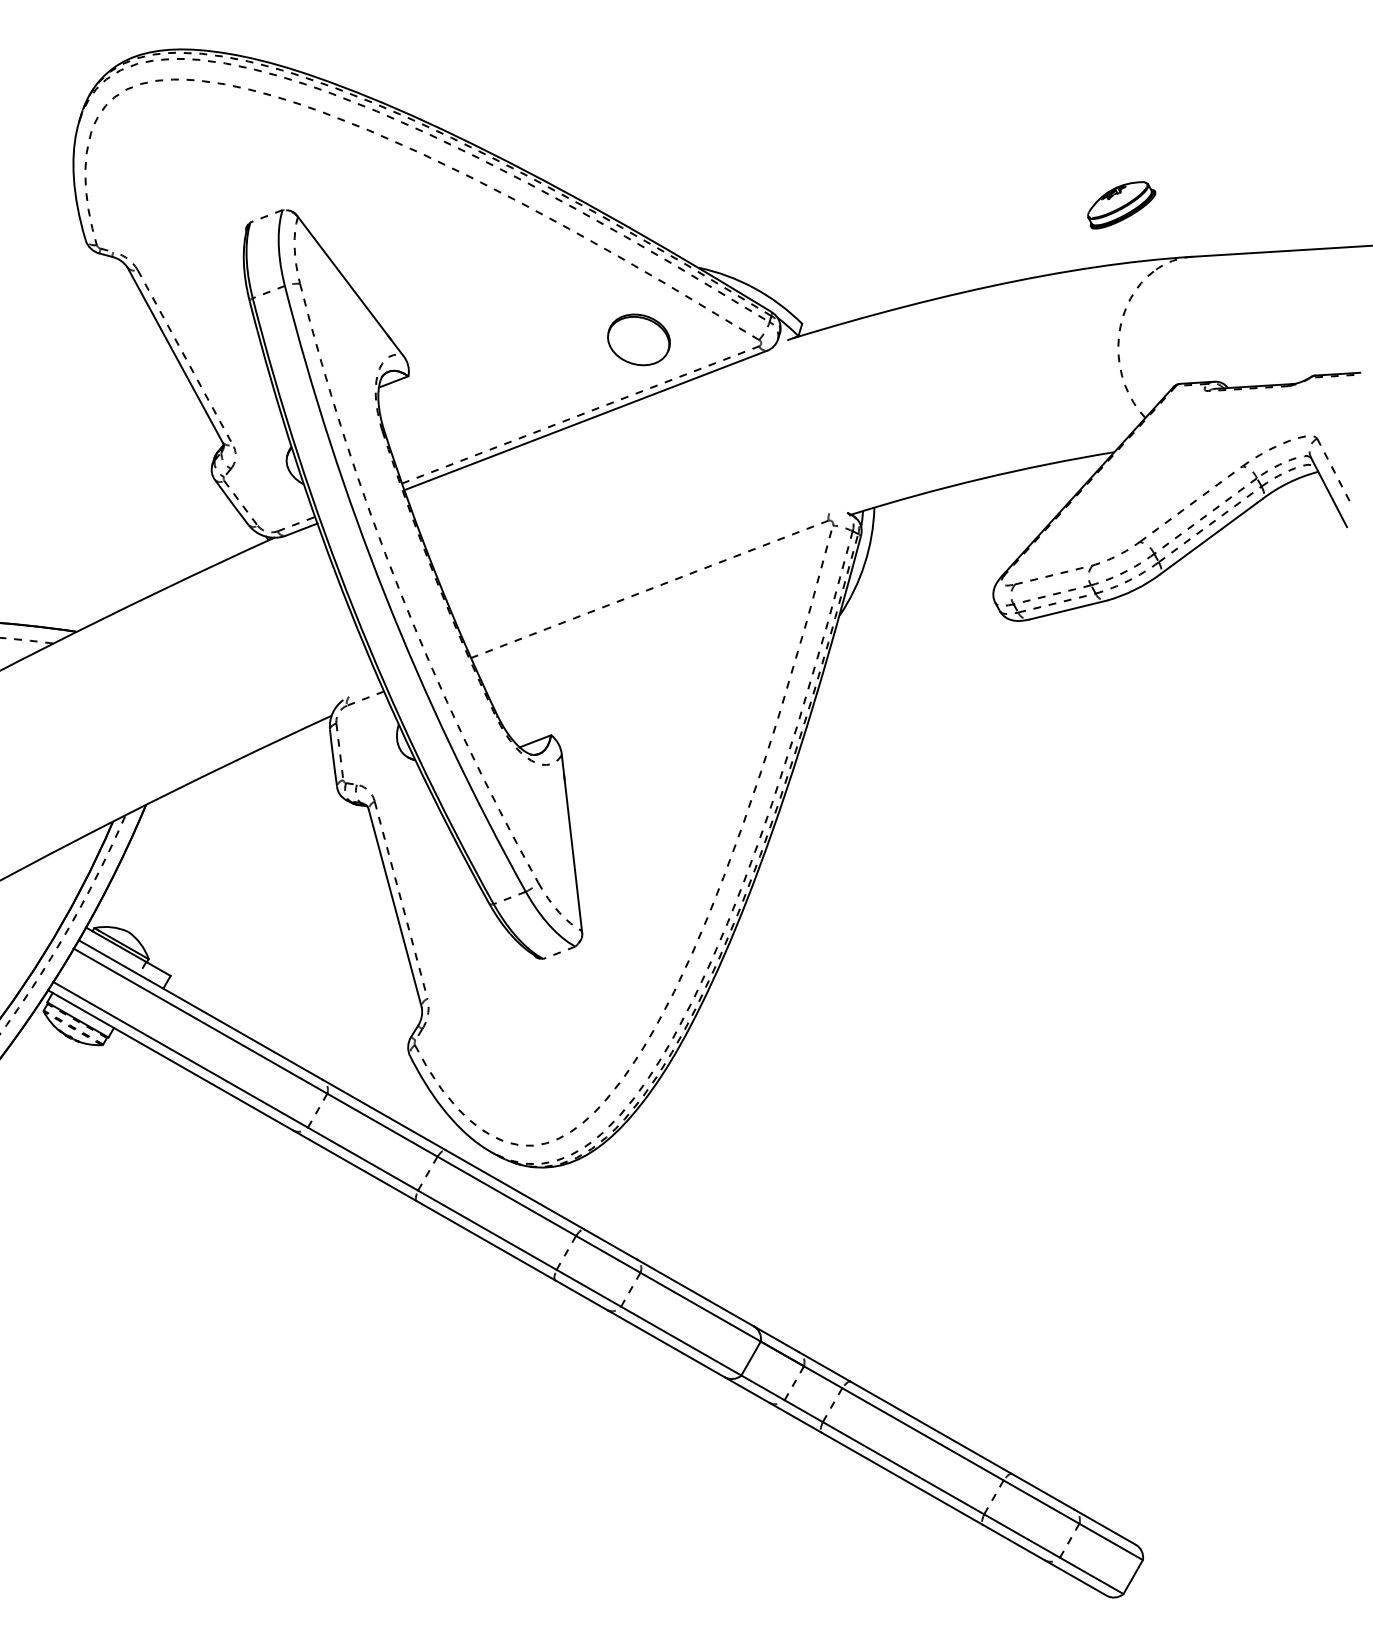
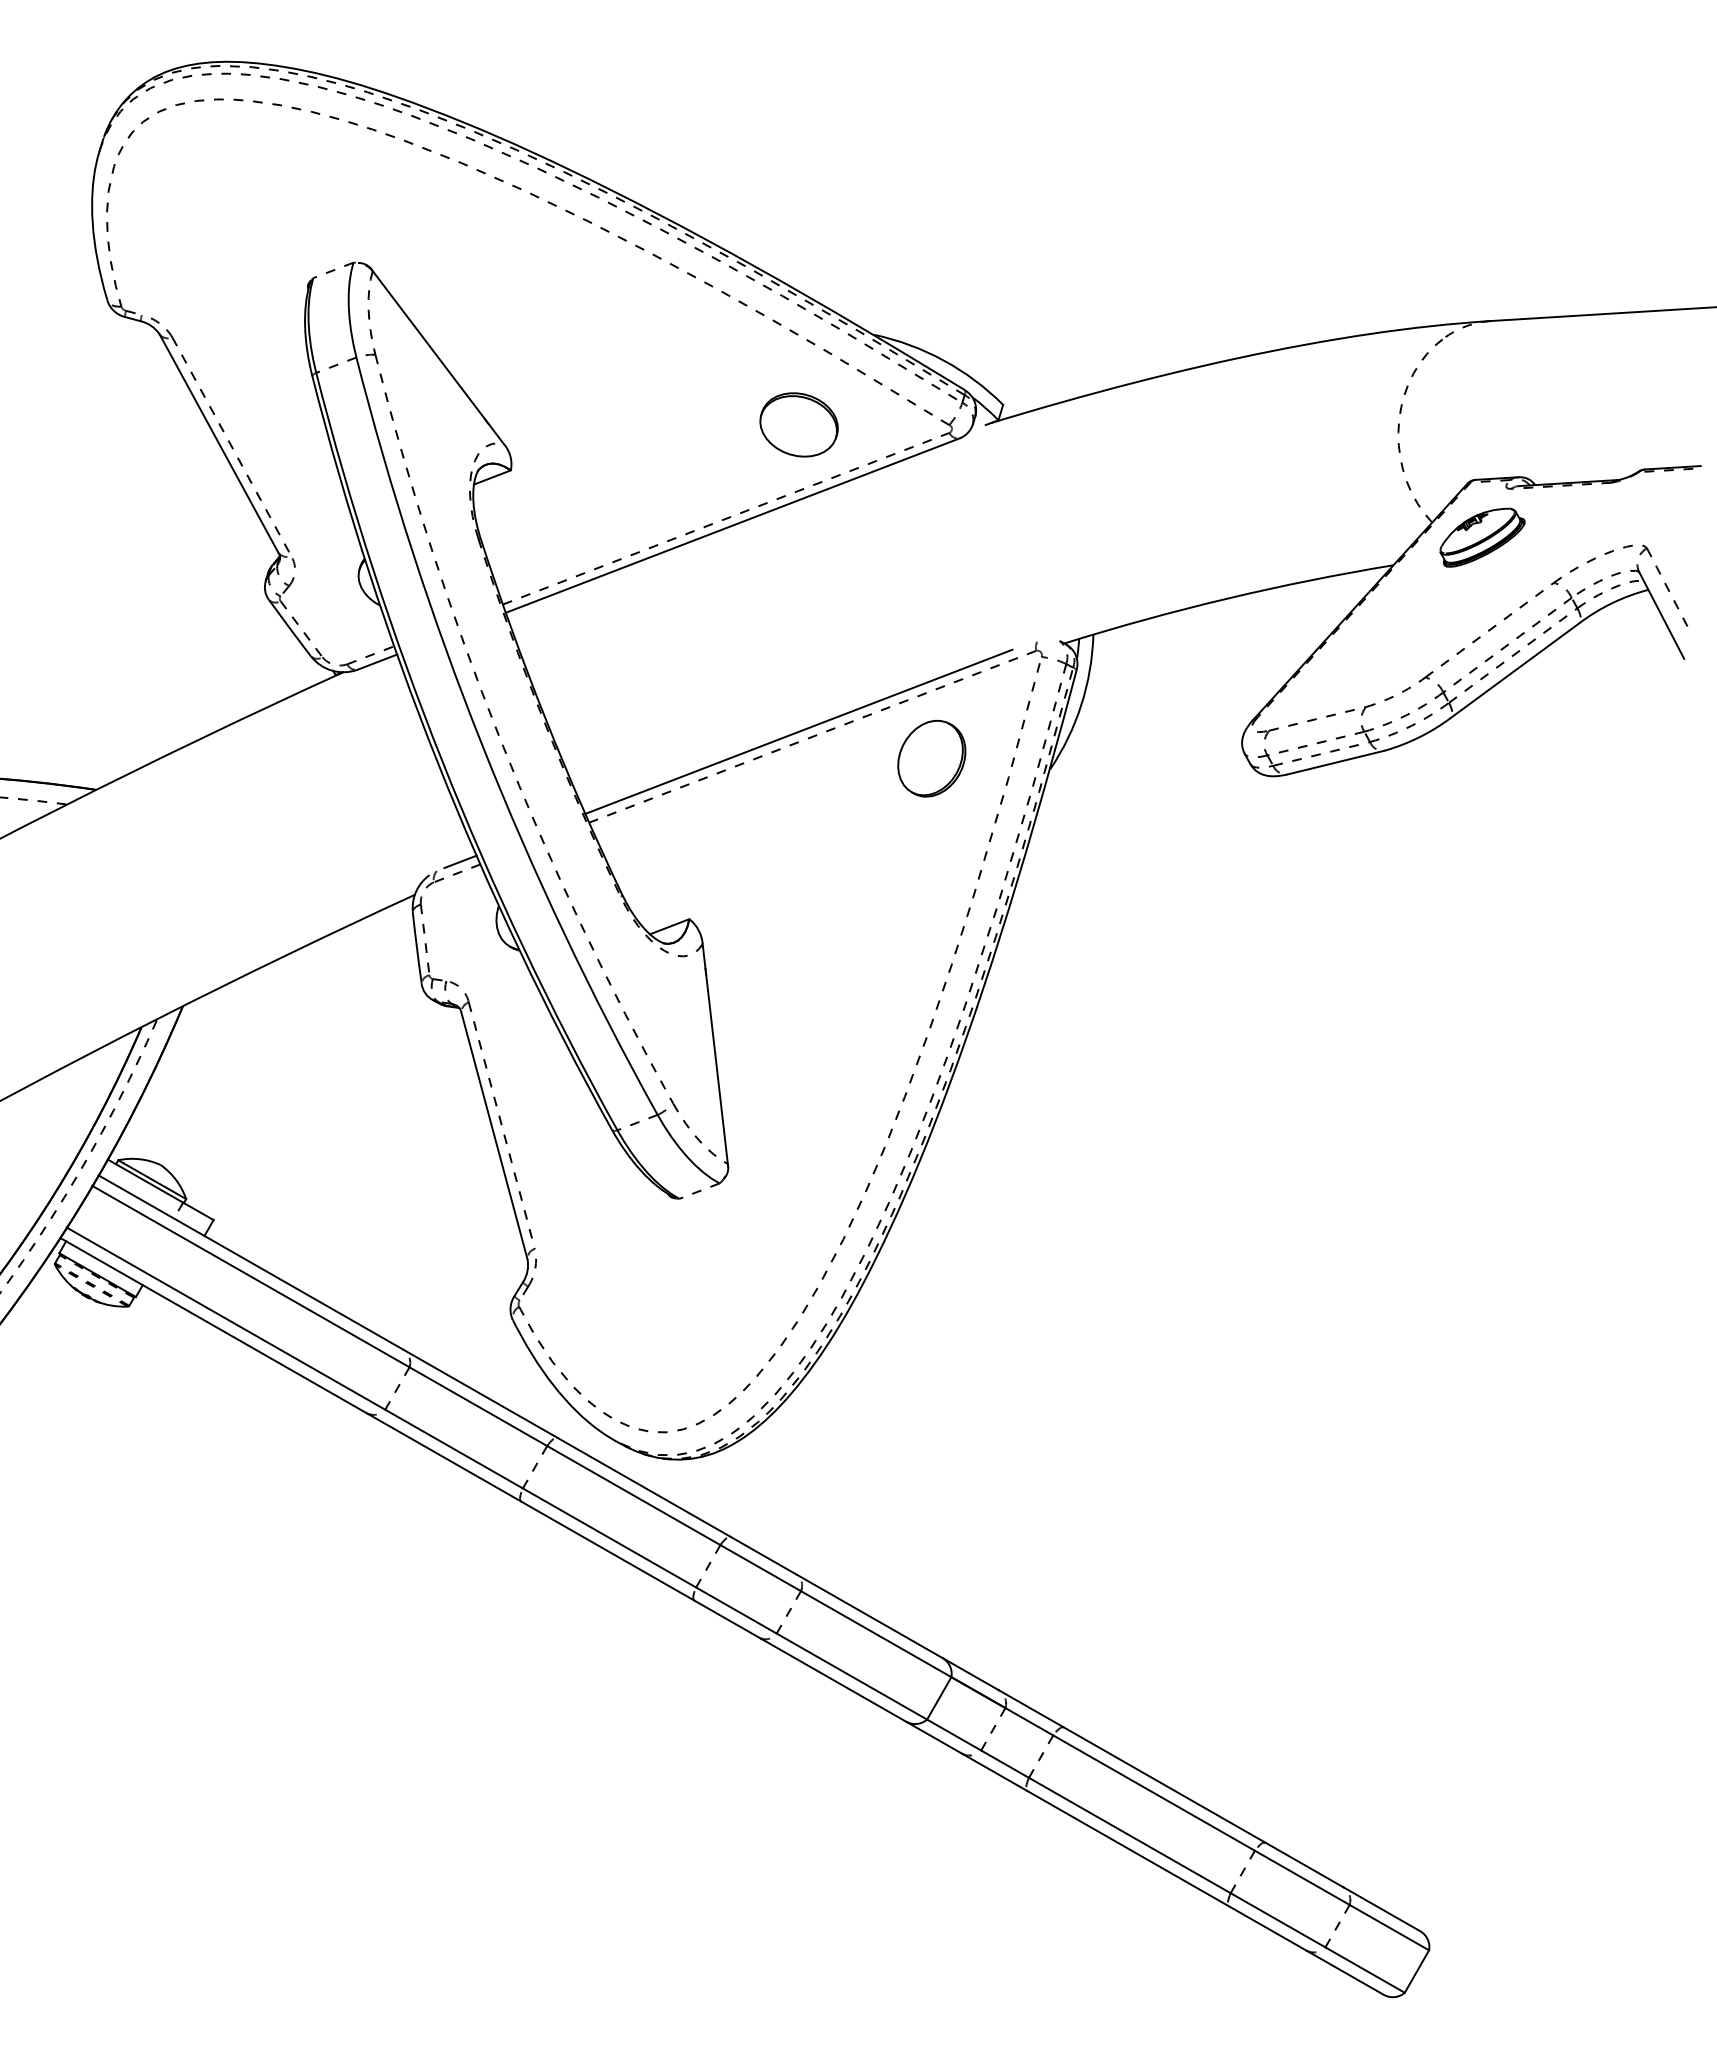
part: (1121, 205) -> (1482, 537), moved
line: (638, 585) -> (798, 731), added
part: (744, 606) -> (931, 758), added
line: (368, 689) -> (460, 861), added

